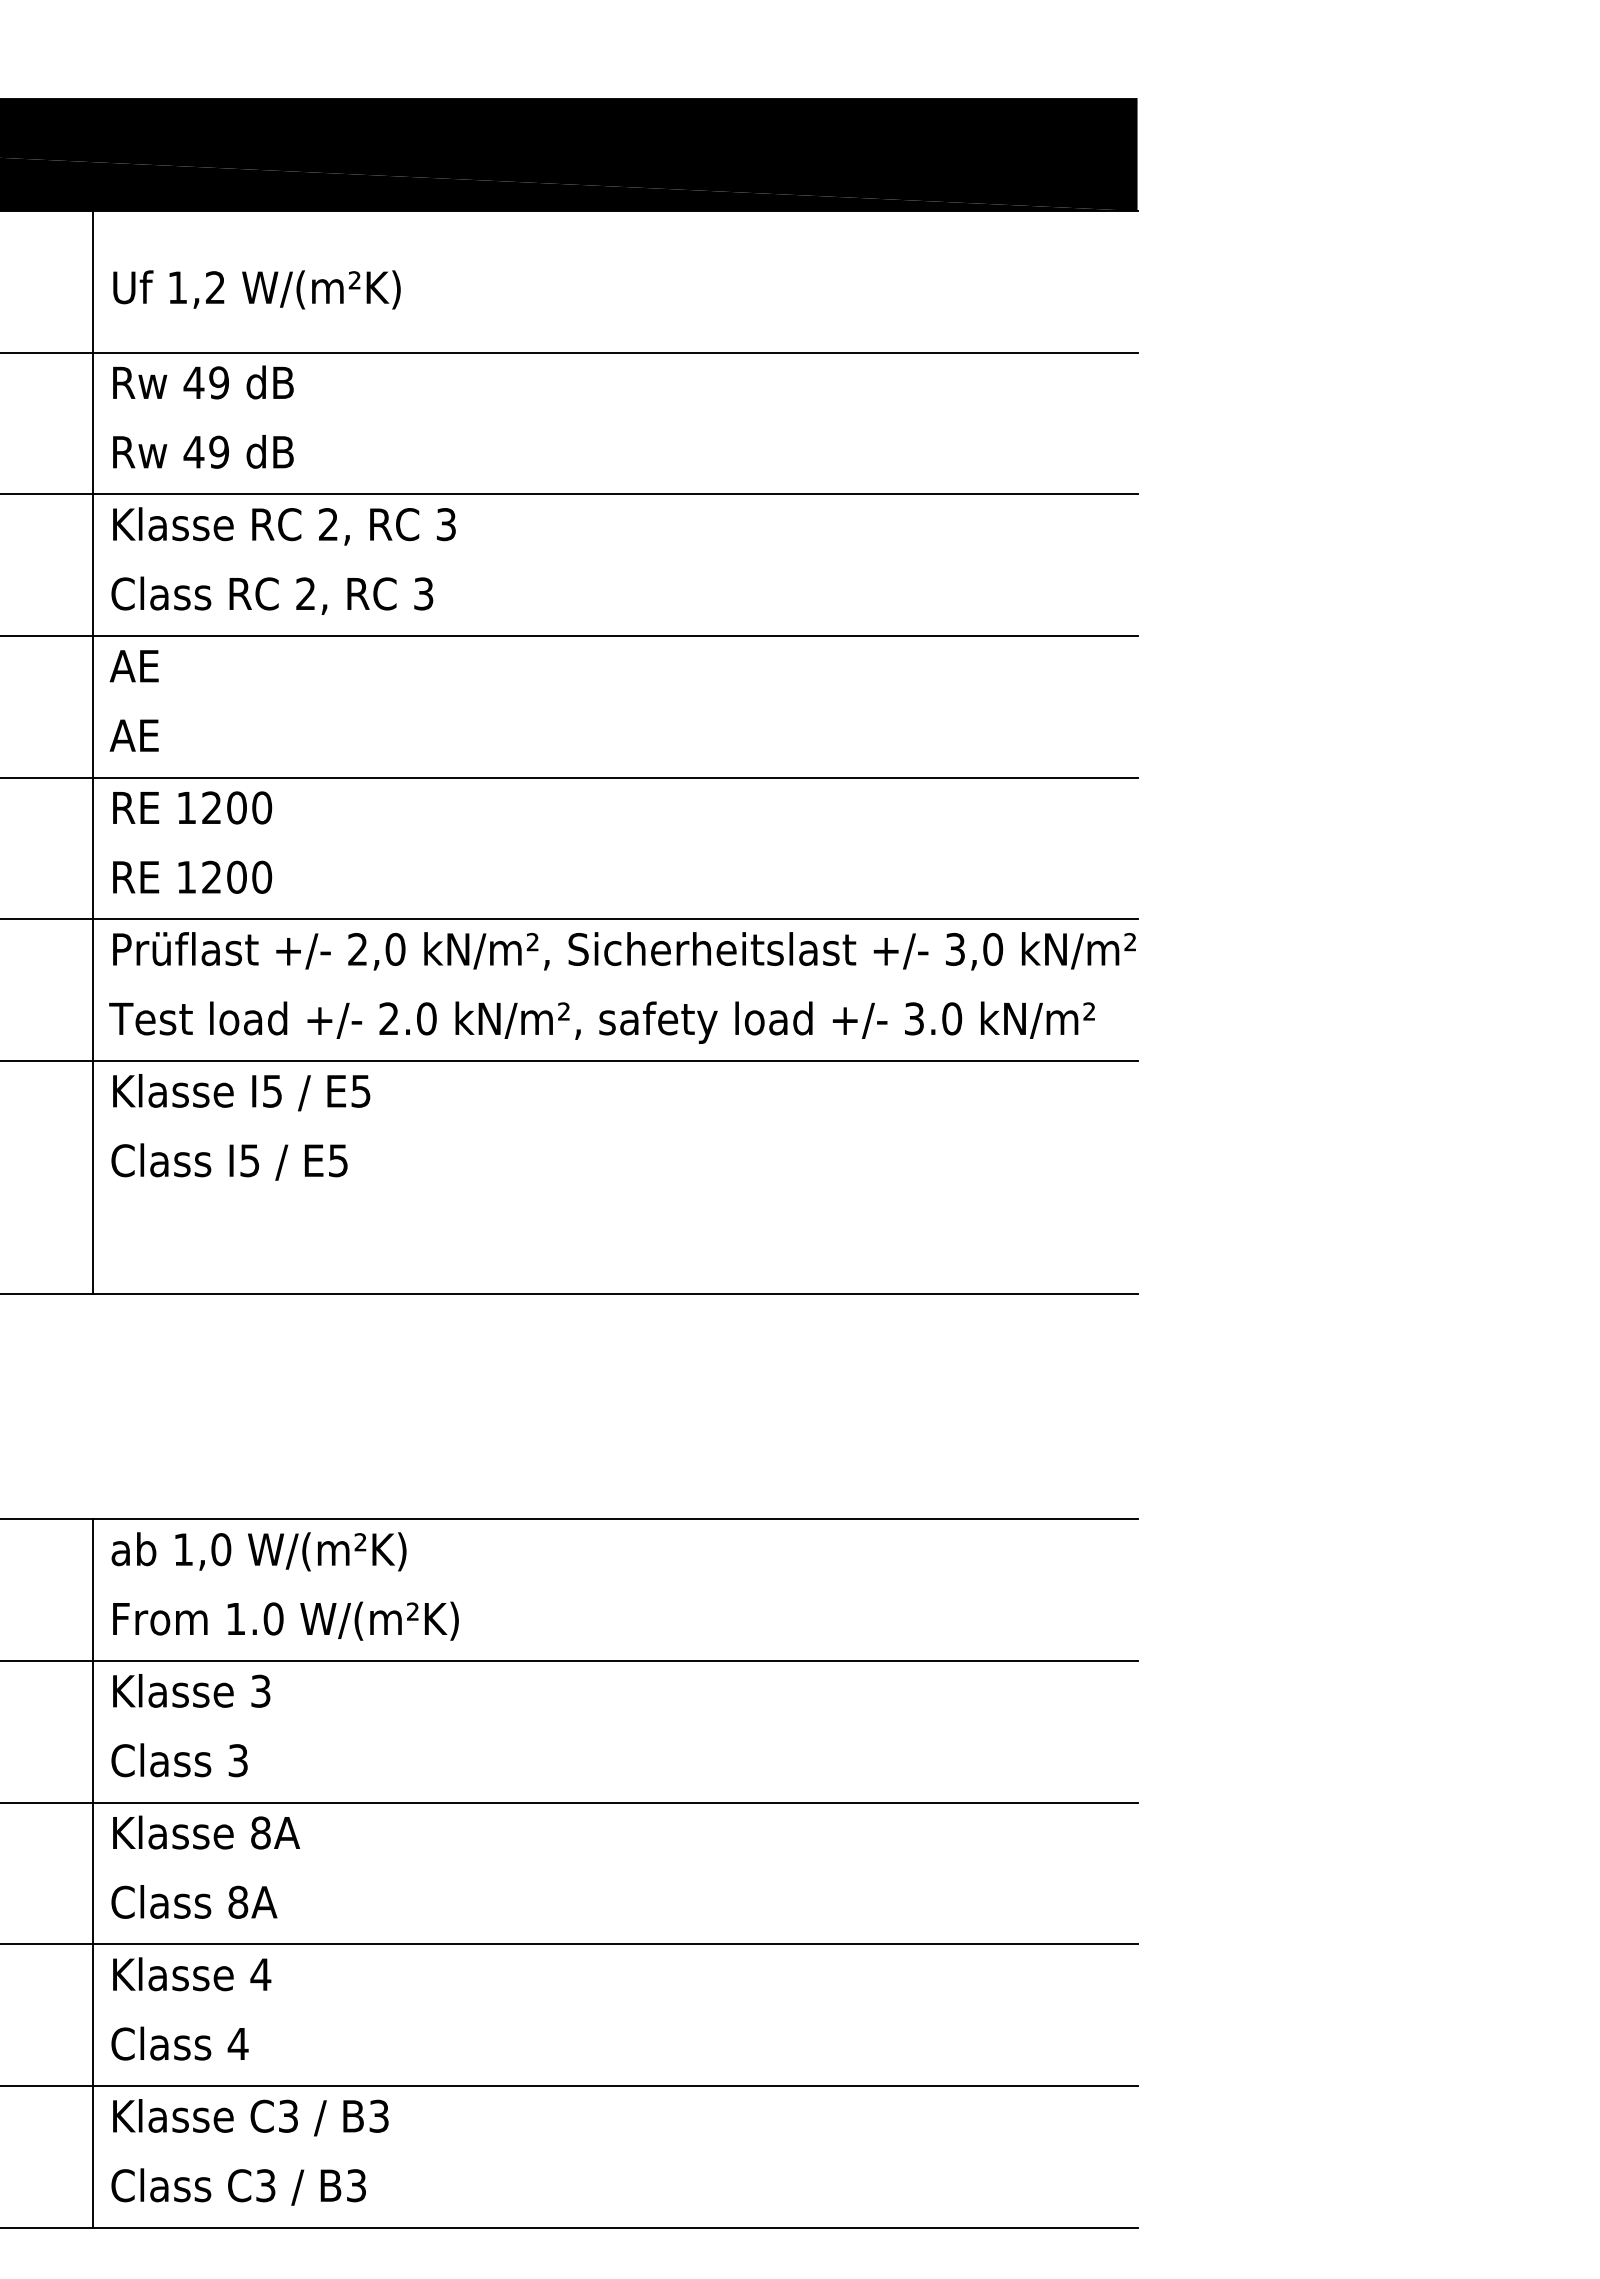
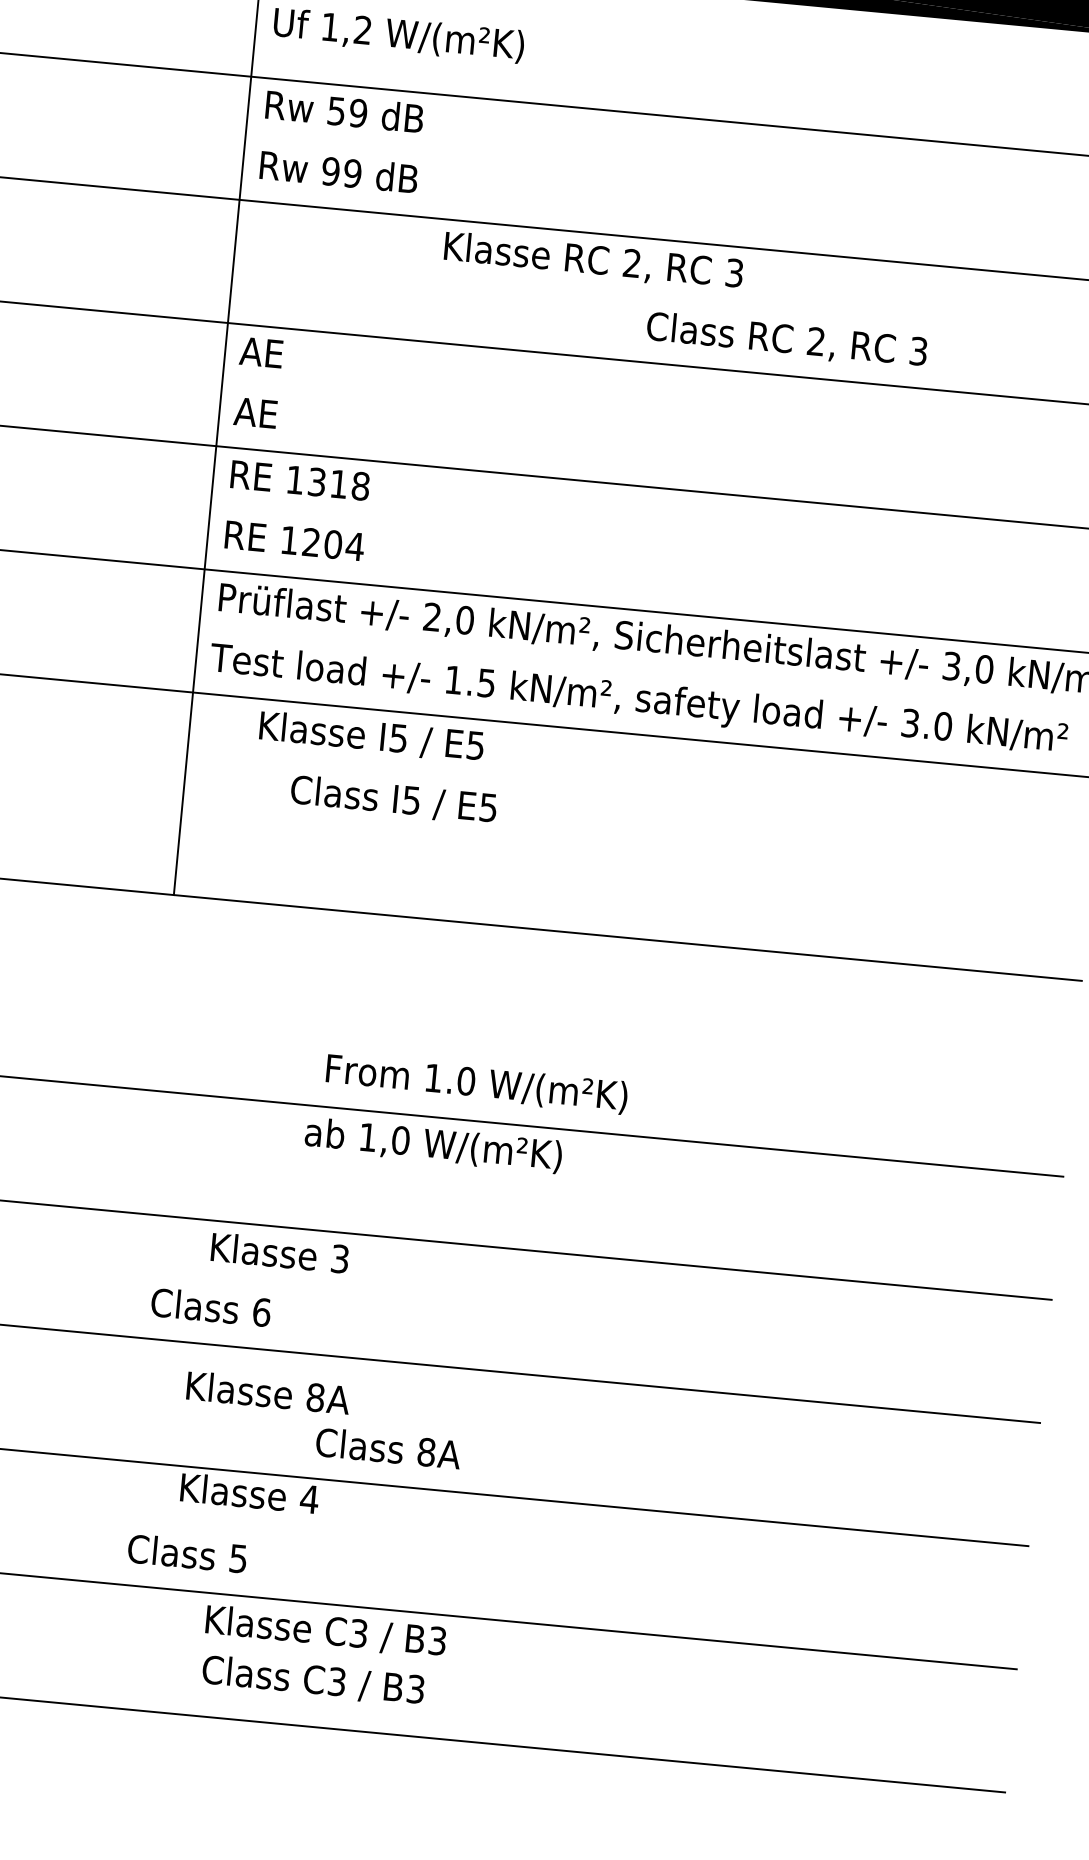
text: (193, 382) -> (336, 110), 49 -> 59
text: (193, 451) -> (330, 170), 49 -> 99
text: (284, 526) -> (593, 261), moved
text: (272, 595) -> (787, 340), moved
text: (237, 807) -> (339, 483), 1200 -> 1318
text: (261, 876) -> (354, 545), 1200 -> 1204
text: (407, 1018) -> (469, 681), 2.0 -> 1.5
text: (241, 1092) -> (371, 736), moved
text: (229, 1161) -> (393, 799), moved
text: (258, 1551) -> (433, 1145), moved
text: (285, 1620) -> (476, 1083), moved
text: (191, 1690) -> (279, 1252), moved
text: (238, 1760) -> (262, 1312), 3 -> 6
text: (206, 1832) -> (268, 1392), moved
line: (93, 1873) -> (126, 1398), removed
text: (194, 1901) -> (388, 1448), moved
text: (192, 1974) -> (250, 1493), moved
text: (237, 2044) -> (237, 1559), 4 -> 5
text: (250, 2117) -> (325, 1631), moved
text: (238, 2186) -> (313, 1680), moved

